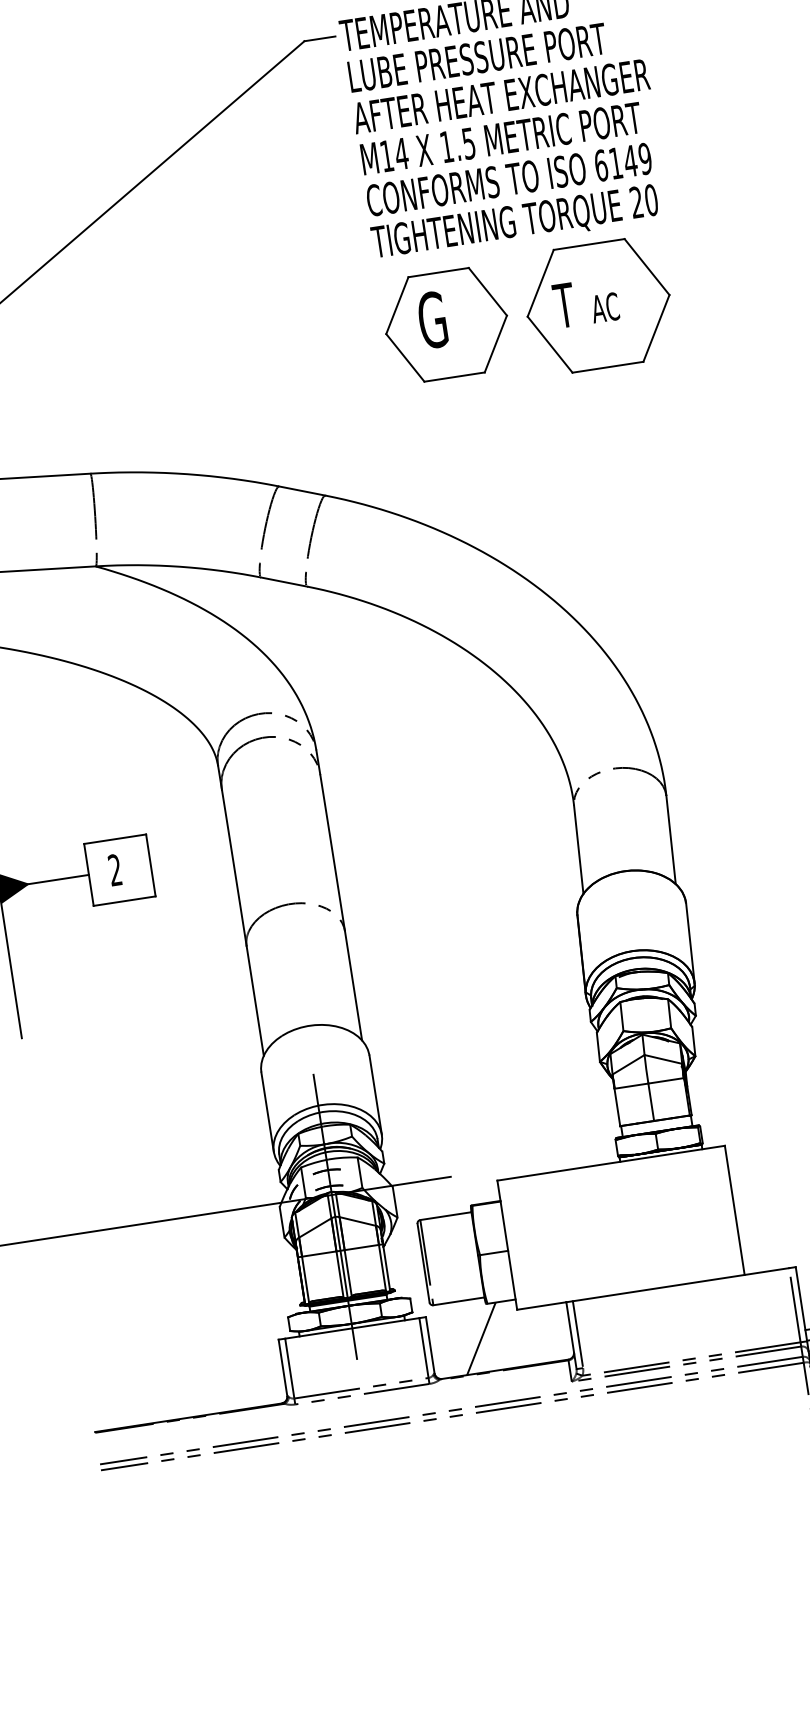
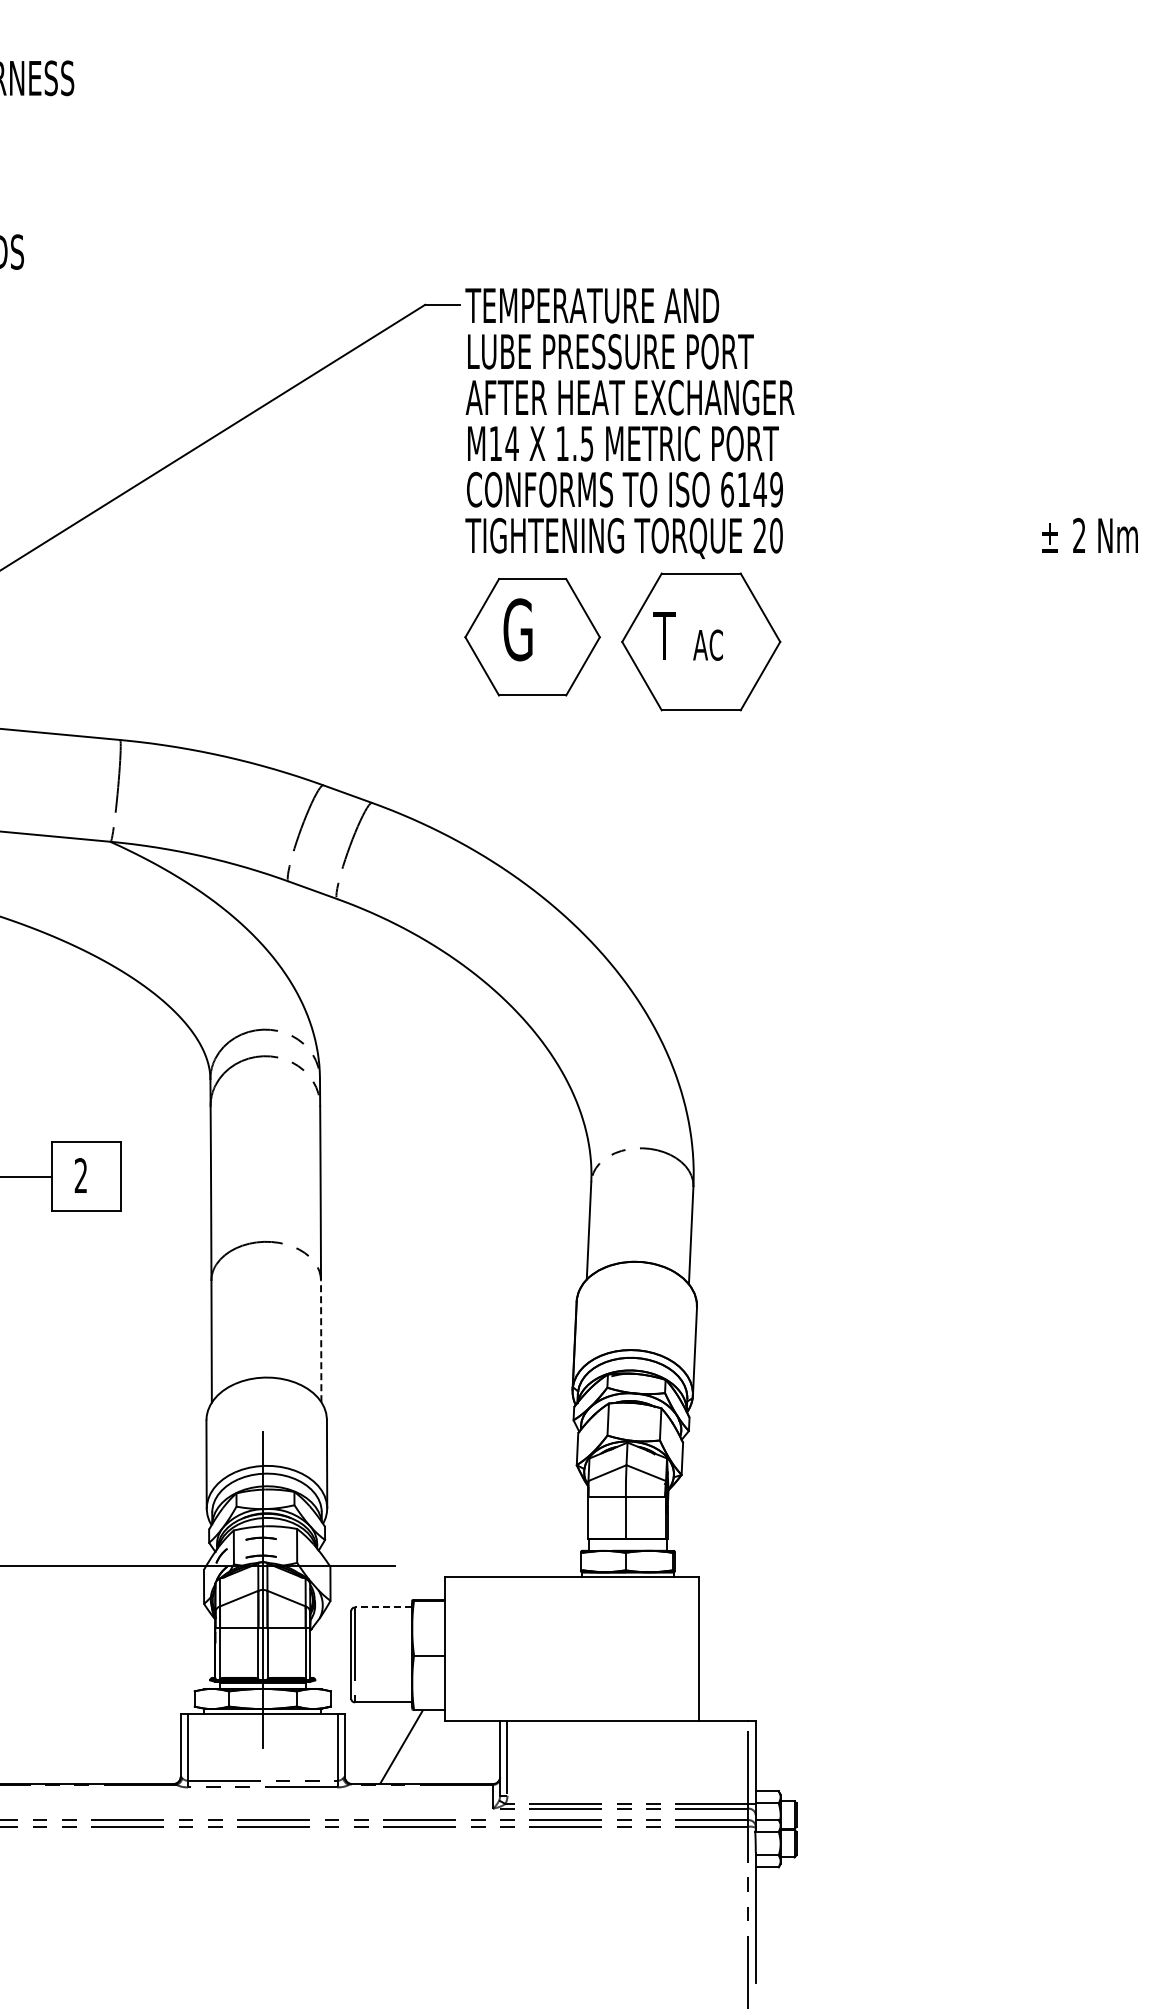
line: (353, 985) -> (321, 1341), solid -> dashed
line: (445, 1216) -> (382, 1607), solid -> dashed

